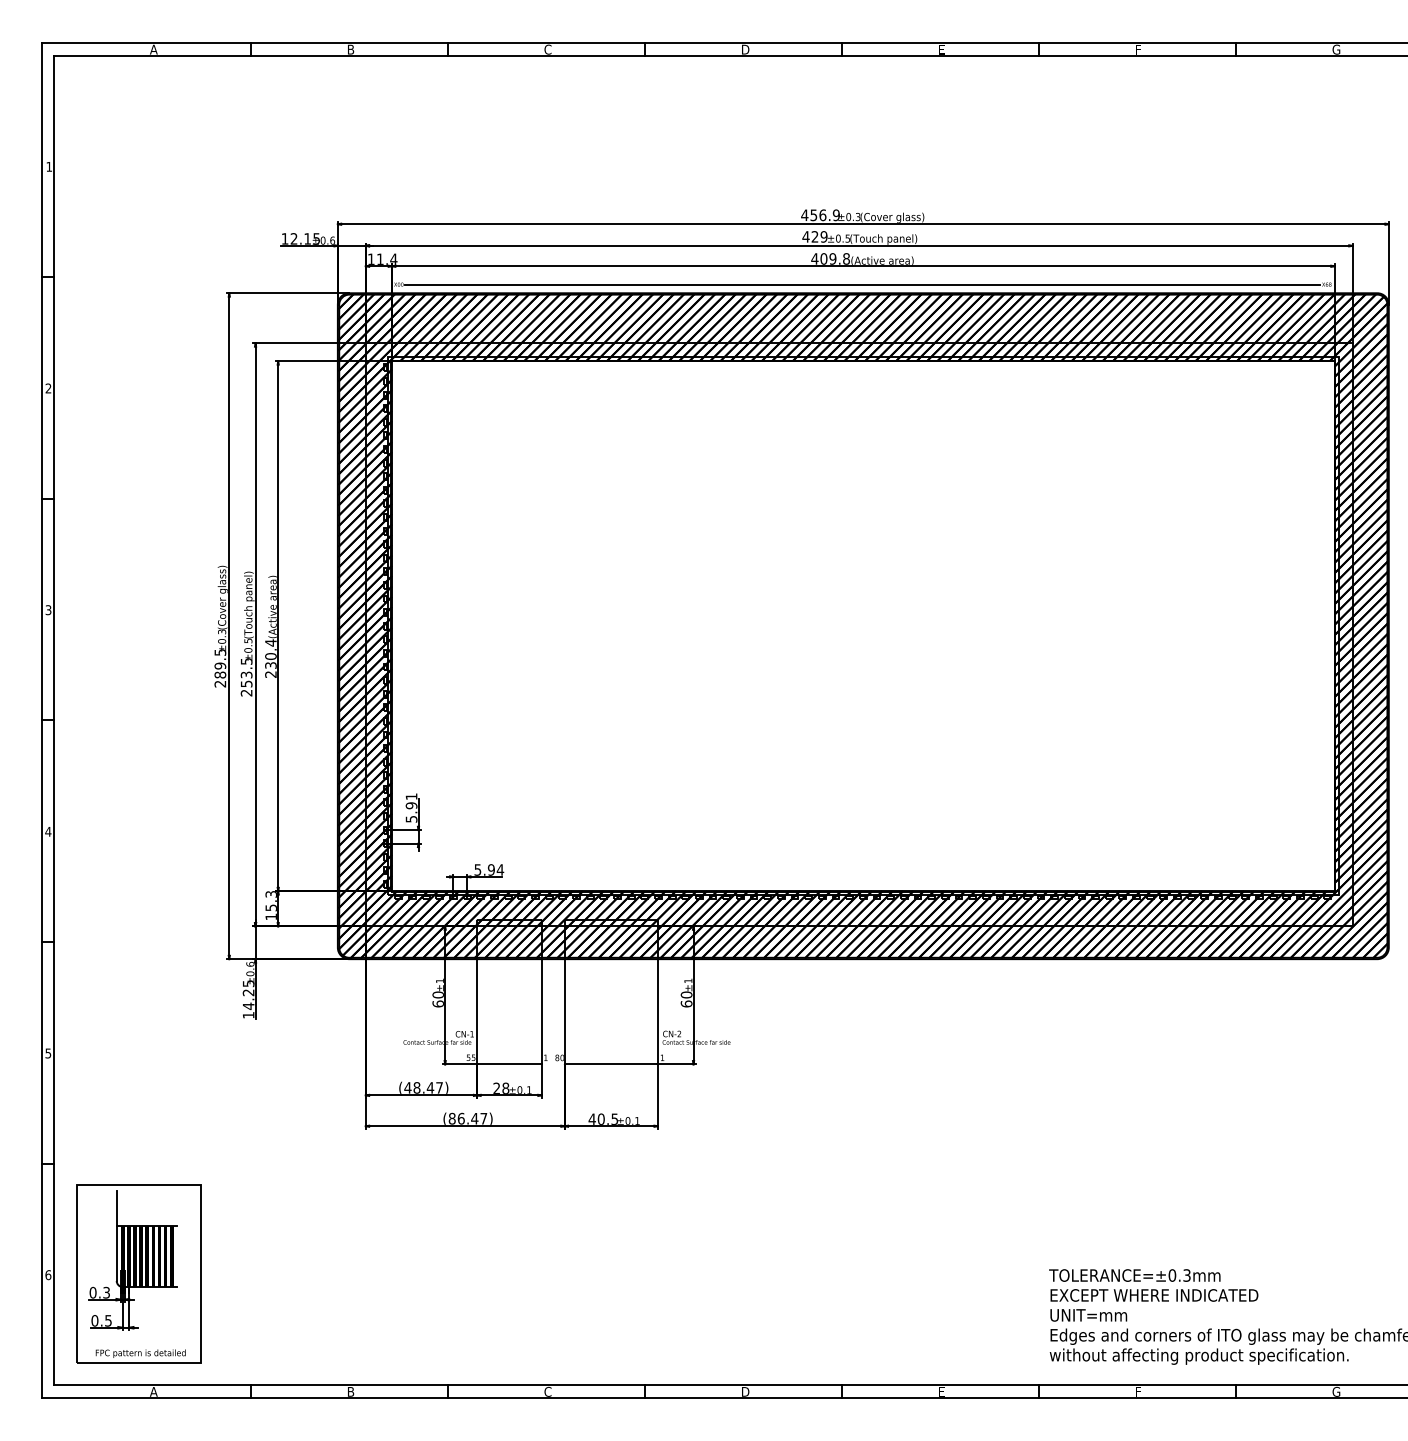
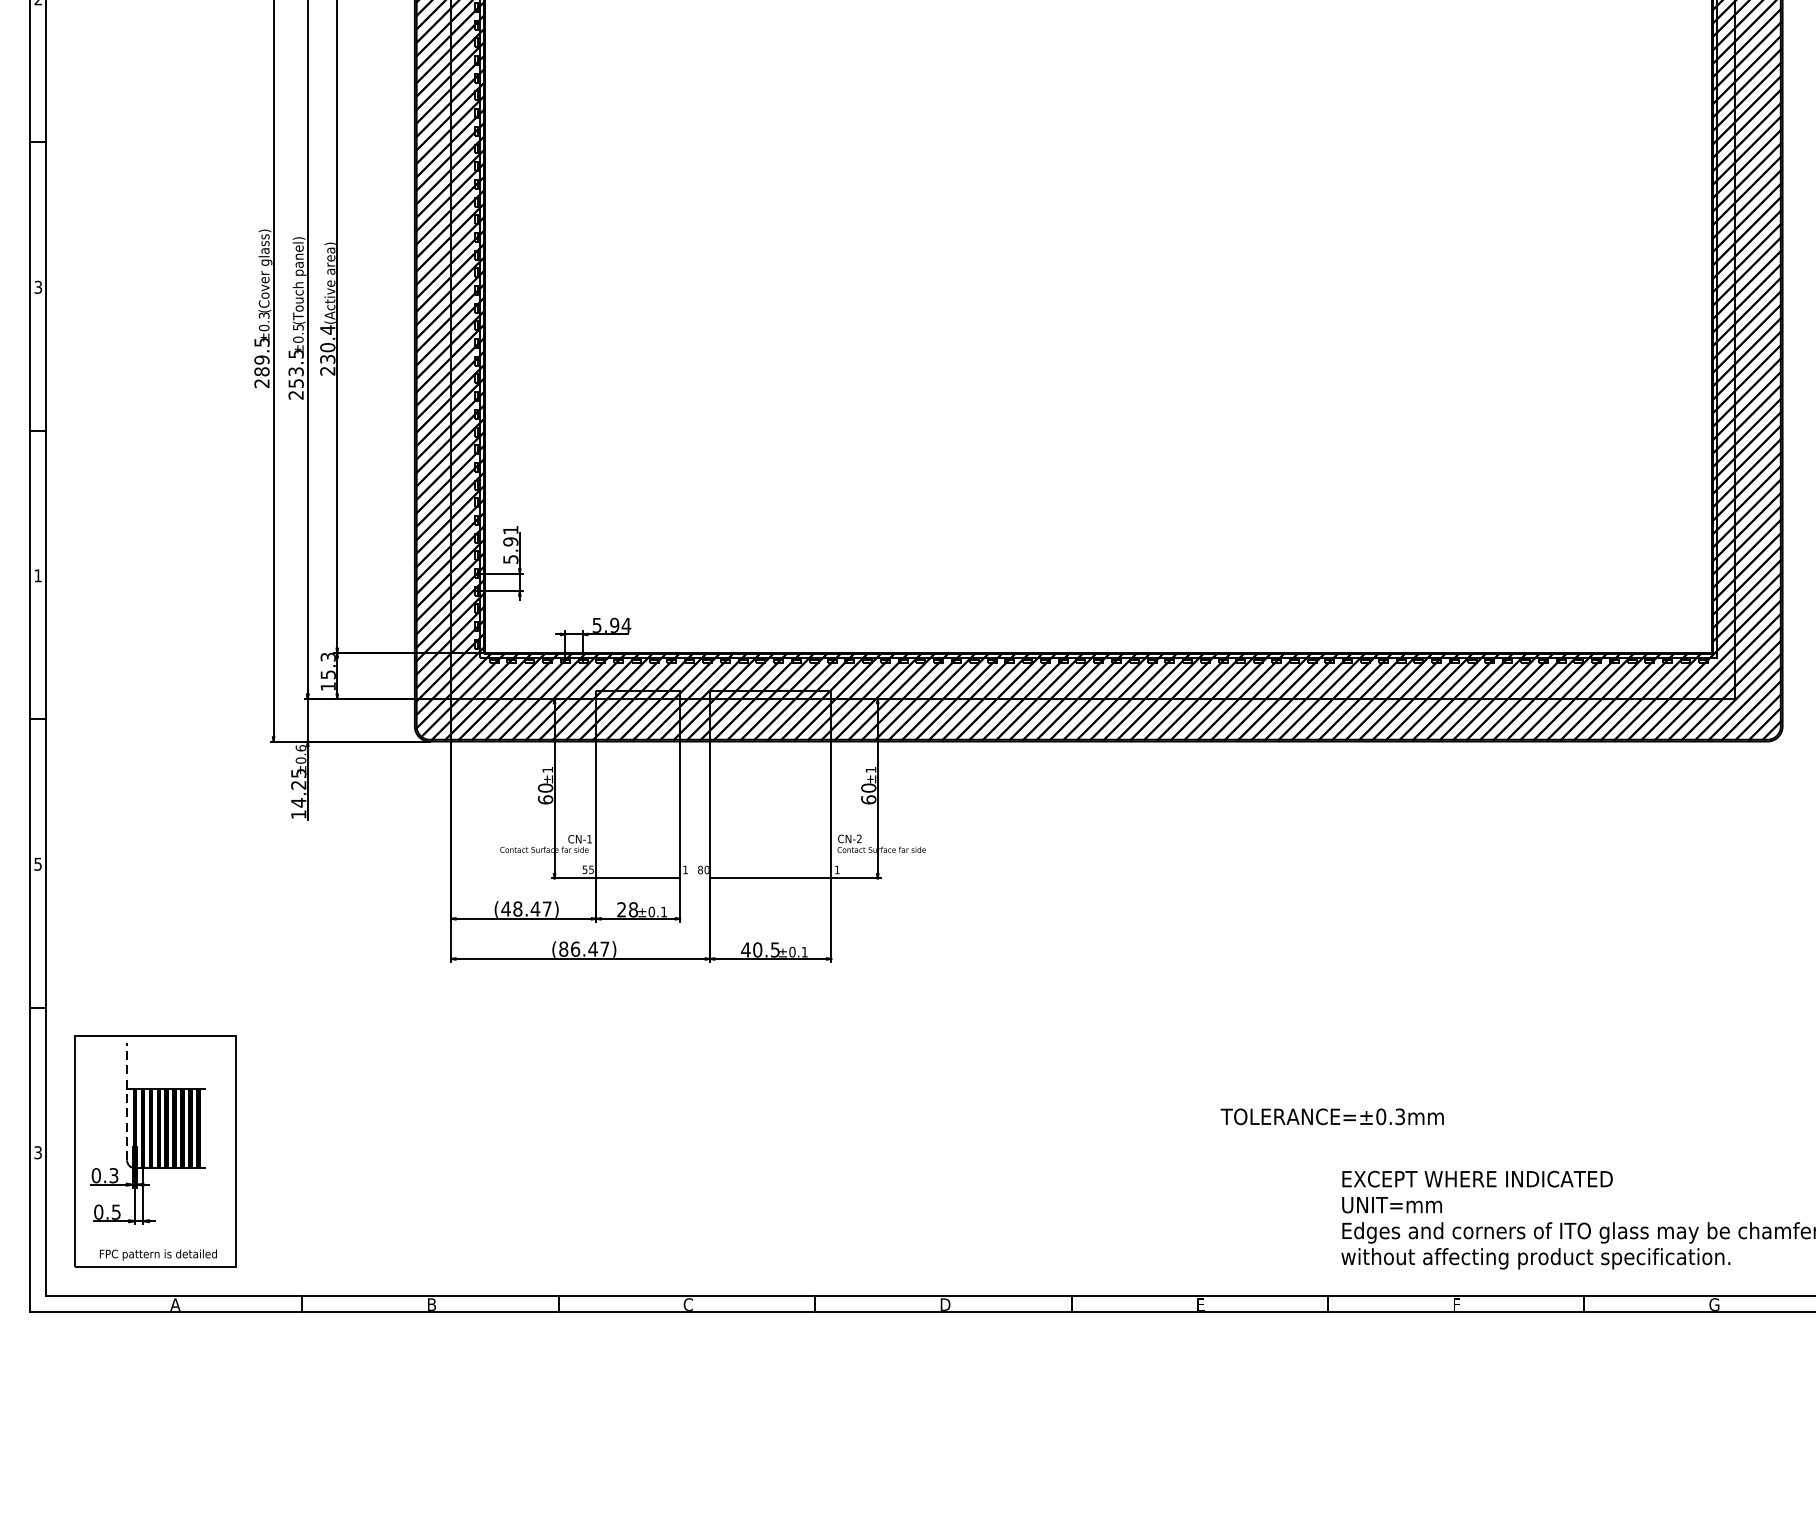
text: (48, 831) -> (38, 575), 4 -> 1
line: (116, 1235) -> (126, 1101), solid -> dashed
text: (48, 1275) -> (38, 1153), 6 -> 3
text: (1134, 1275) -> (1331, 1116), moved

